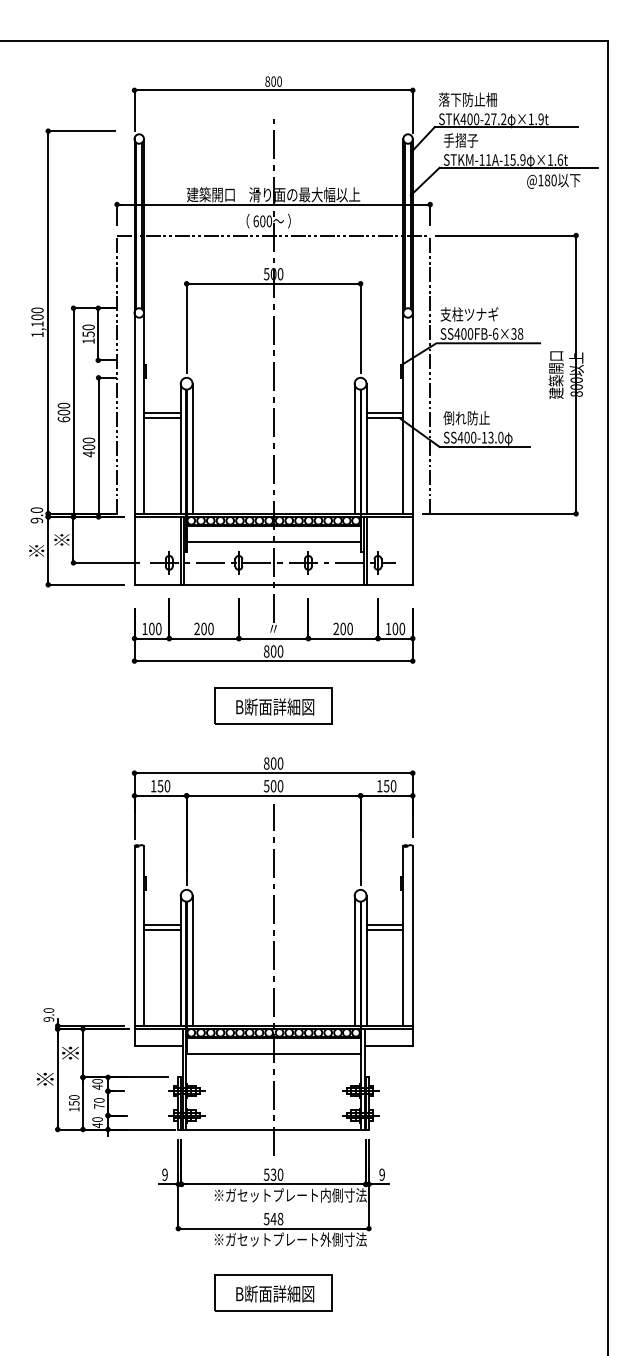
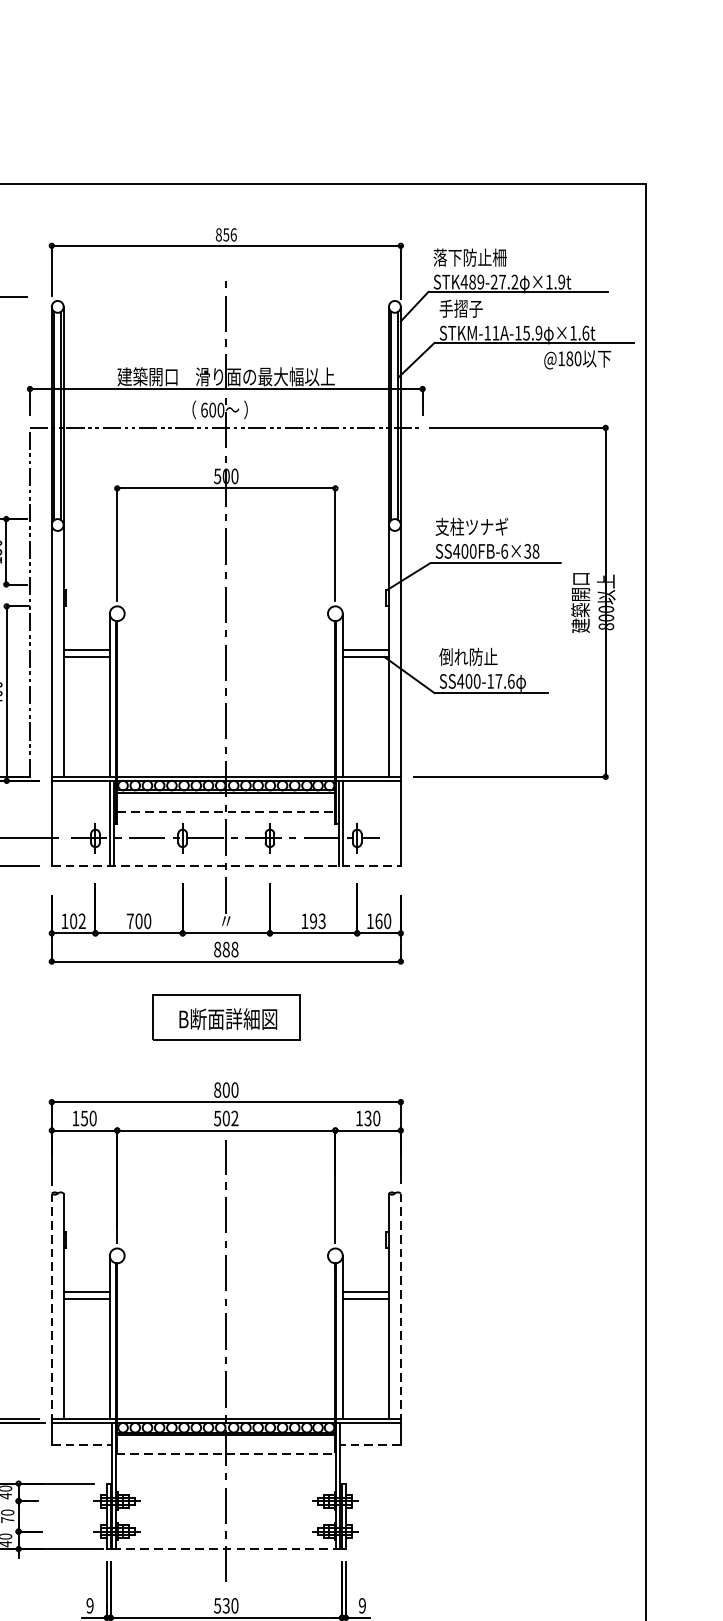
text: (276, 81) -> (229, 234), 800 -> 856
text: (473, 119) -> (476, 282), STK400-27.2 -> STK489-27.2
line: (430, 374) -> (423, 602), removed
text: (495, 437) -> (504, 681), SS400-13.0 -> SS400-17.6
line: (192, 448) -> (124, 694), removed
line: (354, 448) -> (327, 694), removed
line: (273, 542) -> (226, 812), solid -> dashed
line: (274, 584) -> (227, 865), solid -> dashed
text: (196, 628) -> (129, 920), 200 -> 700
text: (342, 628) -> (312, 920), 200 -> 193
text: (395, 628) -> (379, 920), 100 -> 160
text: (158, 629) -> (81, 921), 100 -> 102
text: (276, 651) -> (229, 949), 800 -> 888
text: (386, 785) -> (367, 1117), 150 -> 130
text: (280, 786) -> (234, 1118), 500 -> 502
line: (134, 937) -> (51, 1308), solid -> dashed
line: (412, 937) -> (400, 1308), solid -> dashed
line: (192, 960) -> (124, 1337), removed
line: (354, 960) -> (327, 1337), removed
line: (159, 1046) -> (83, 1444), solid -> dashed
line: (388, 1046) -> (370, 1444), solid -> dashed
line: (273, 1054) -> (226, 1454), solid -> dashed
line: (273, 1129) -> (226, 1549), solid -> dashed

